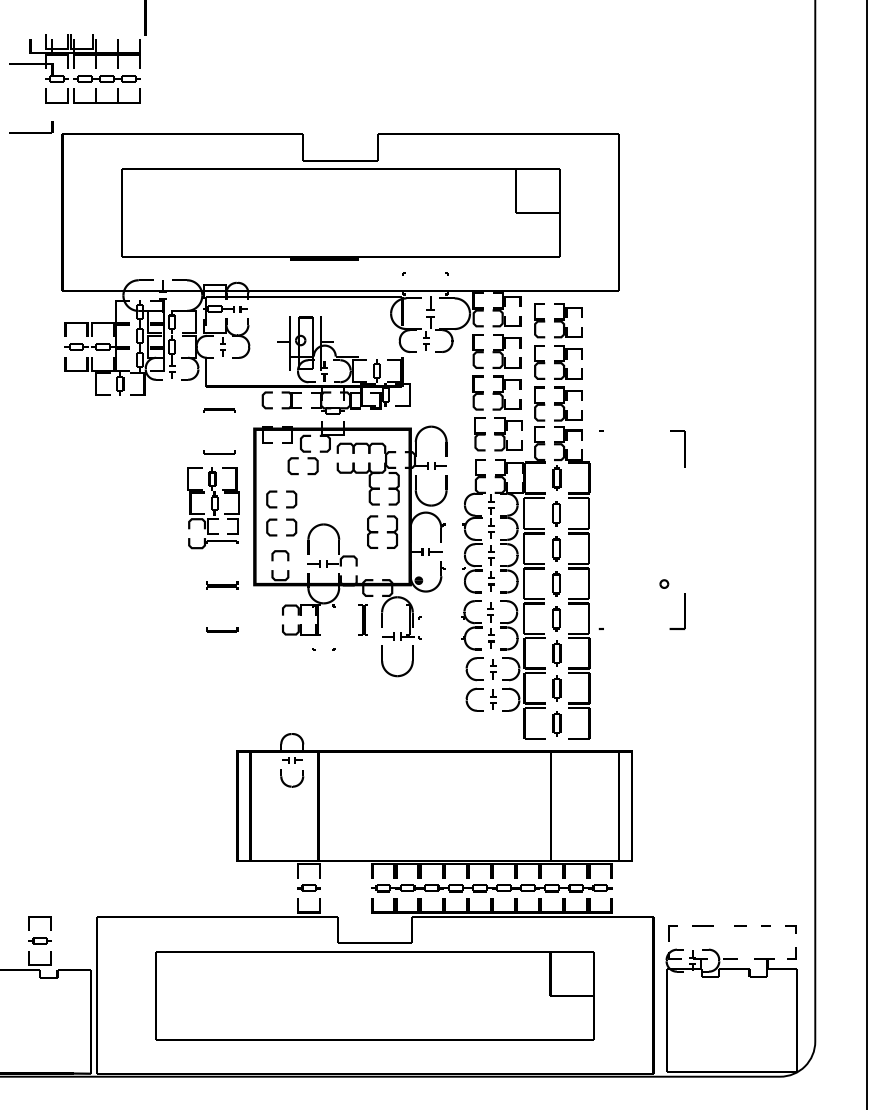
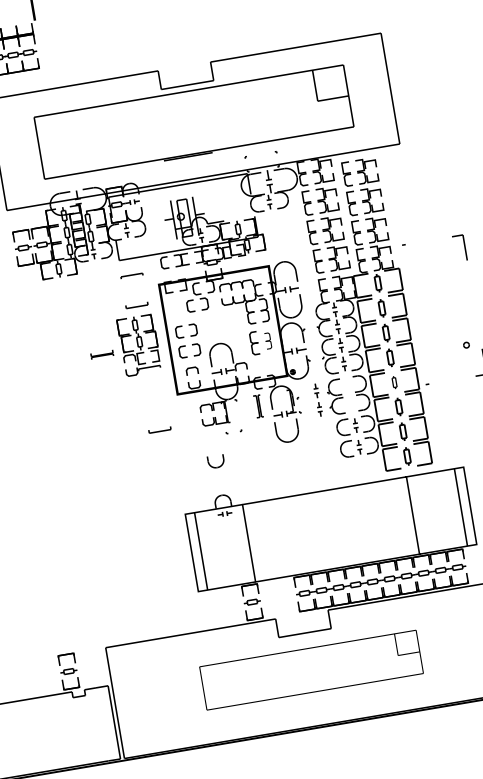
part: (391, 531) -> (267, 340), size x0.7
part: (222, 585) -> (102, 354), moved
part: (556, 618) -> (394, 382), size x0.7
part: (490, 625) -> (317, 400), moved
curve: (291, 785) -> (216, 466), moved
part: (374, 995) -> (311, 670), size x0.7

